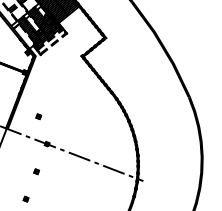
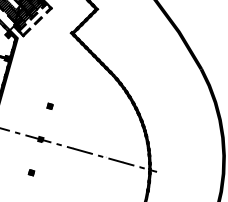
part: (38, 116) -> (49, 106), moved

